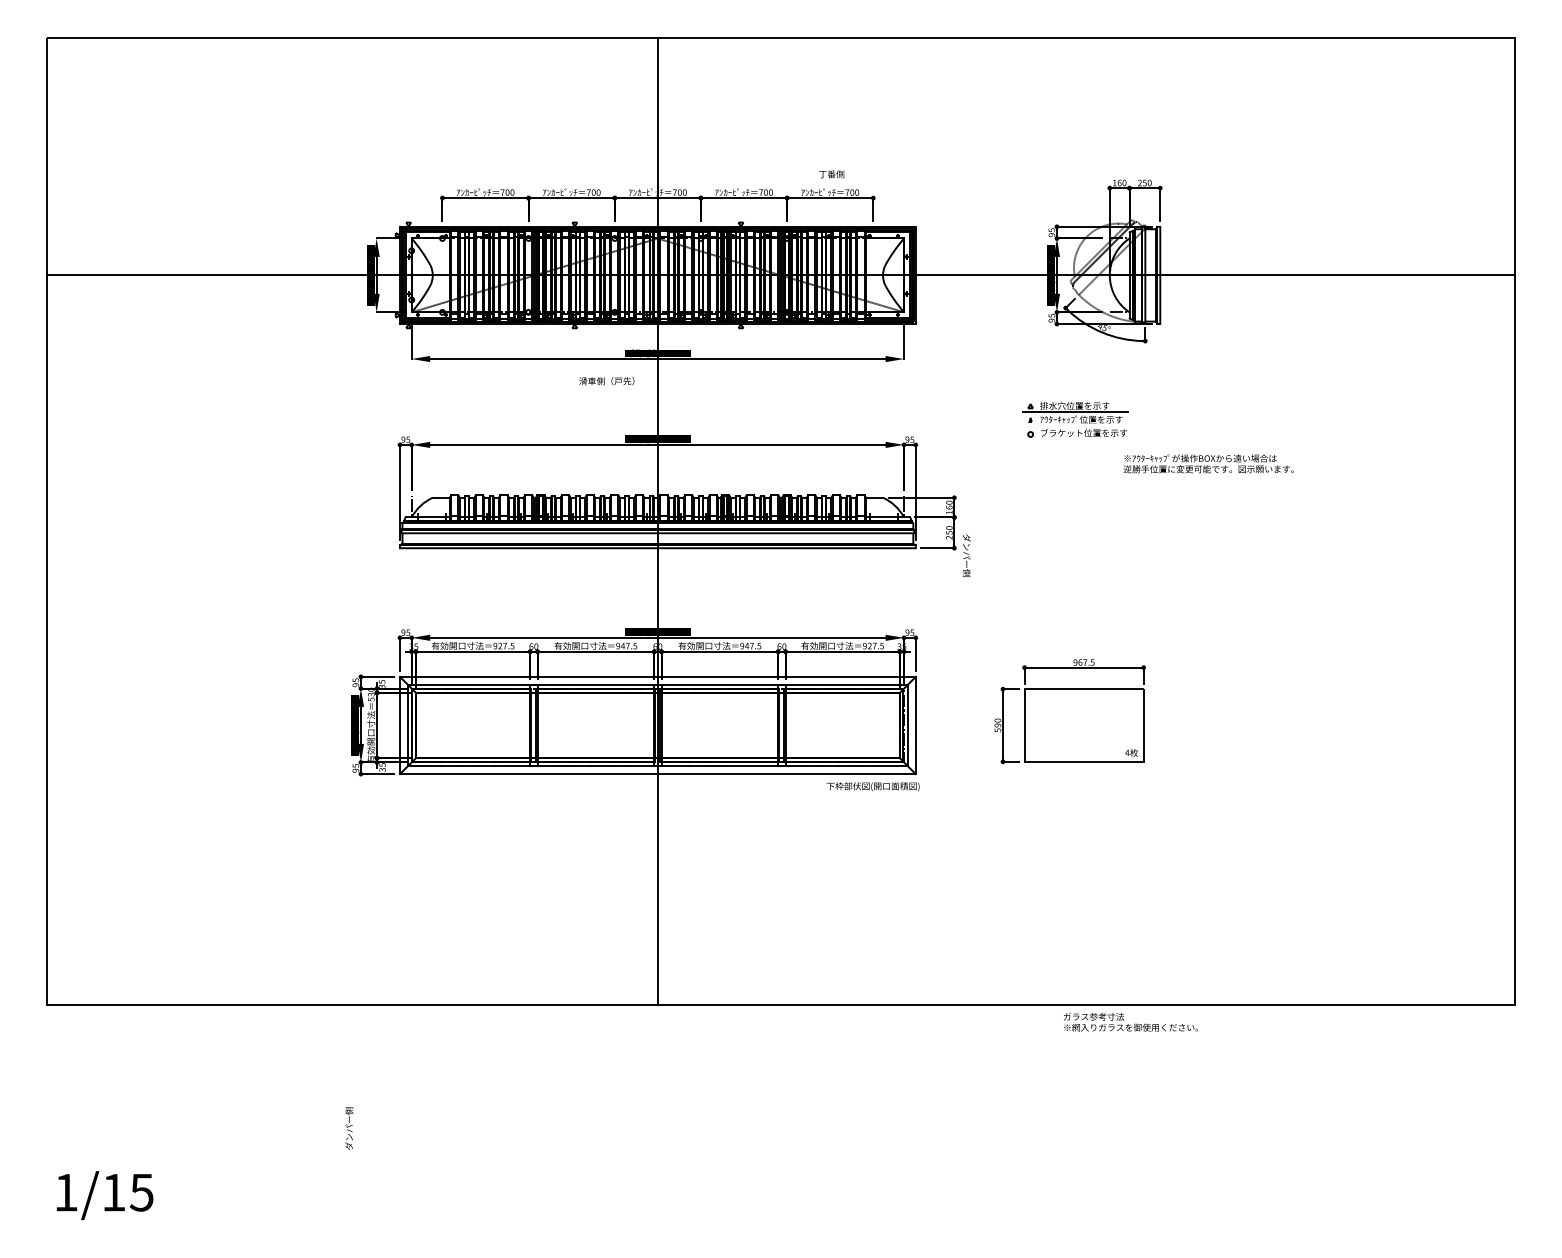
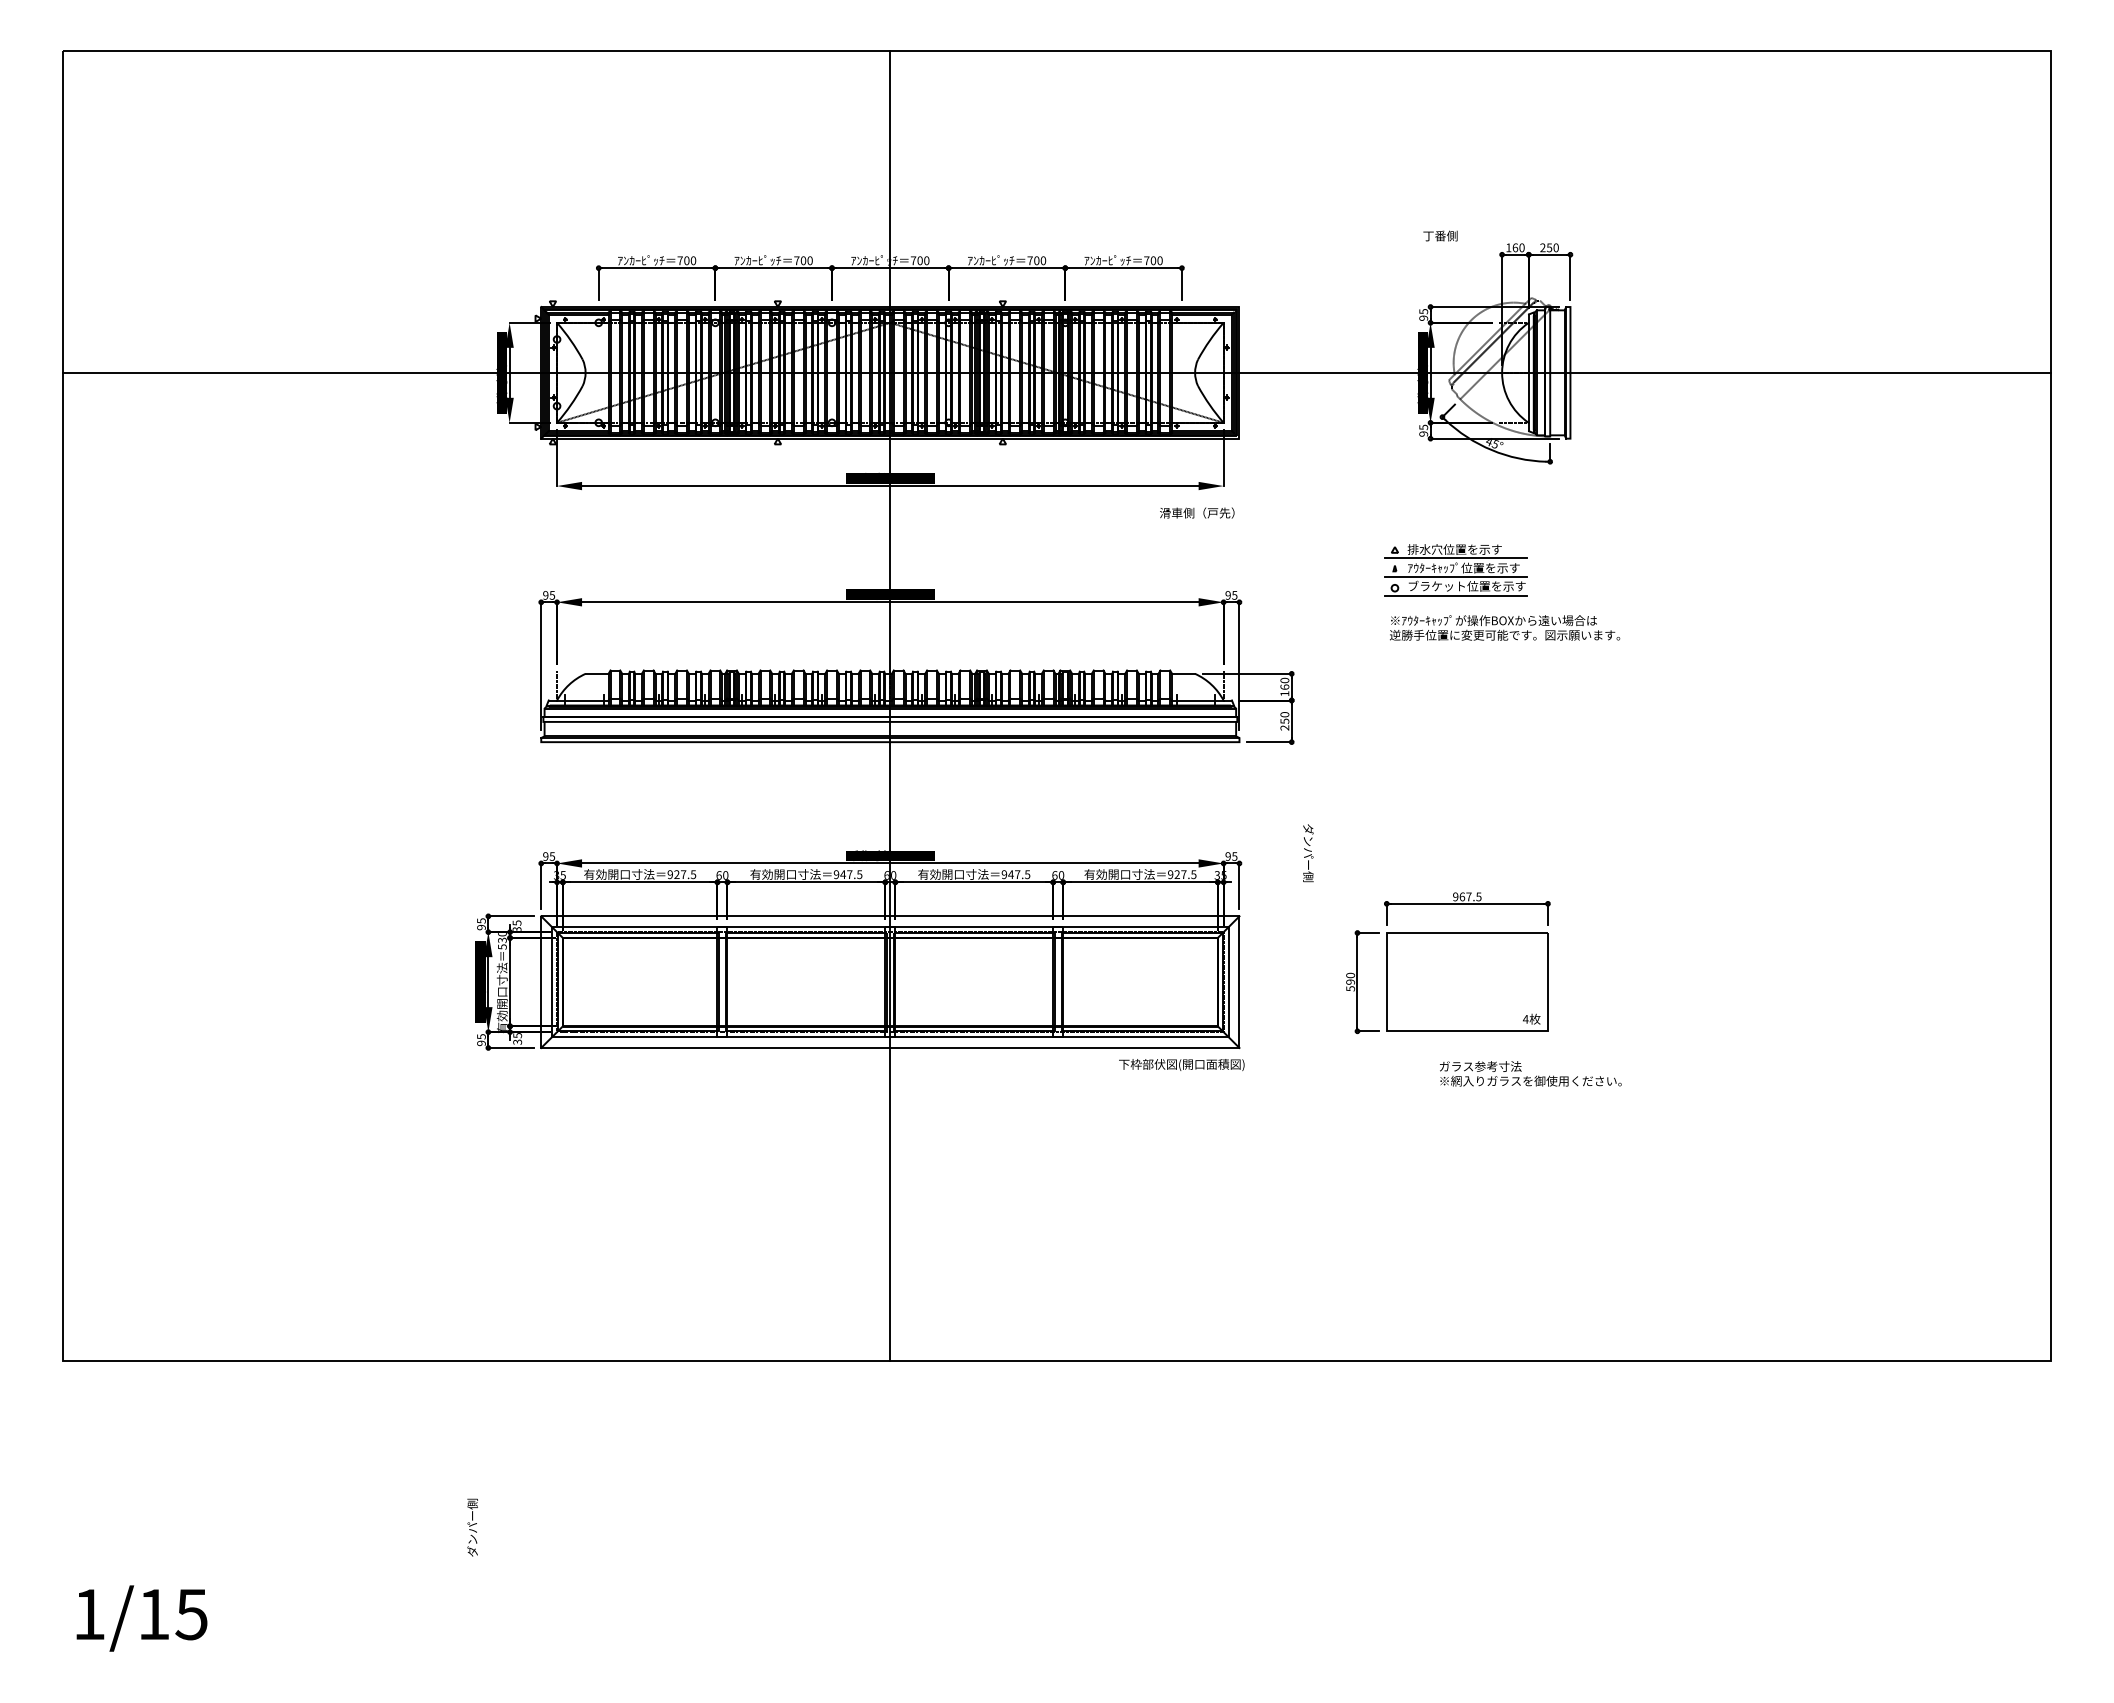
text: (831, 173) -> (1440, 235), moved
text: (607, 380) -> (1197, 512), moved
line: (1075, 426) -> (1455, 577), added
line: (1075, 439) -> (1455, 595), added
text: (1209, 463) -> (1505, 627), moved
text: (966, 555) -> (1308, 853), moved
text: (1130, 1021) -> (1530, 1073), moved

